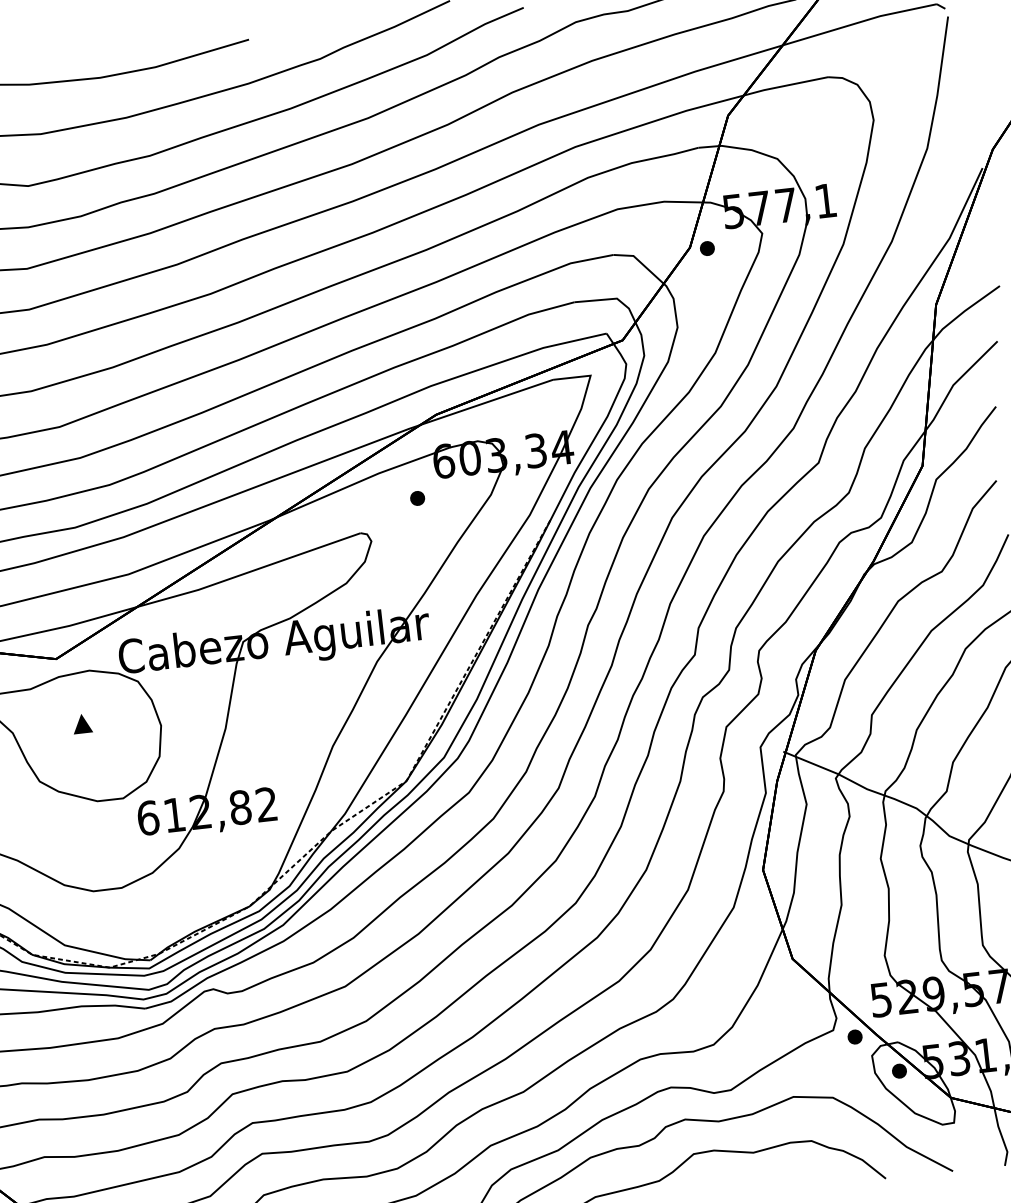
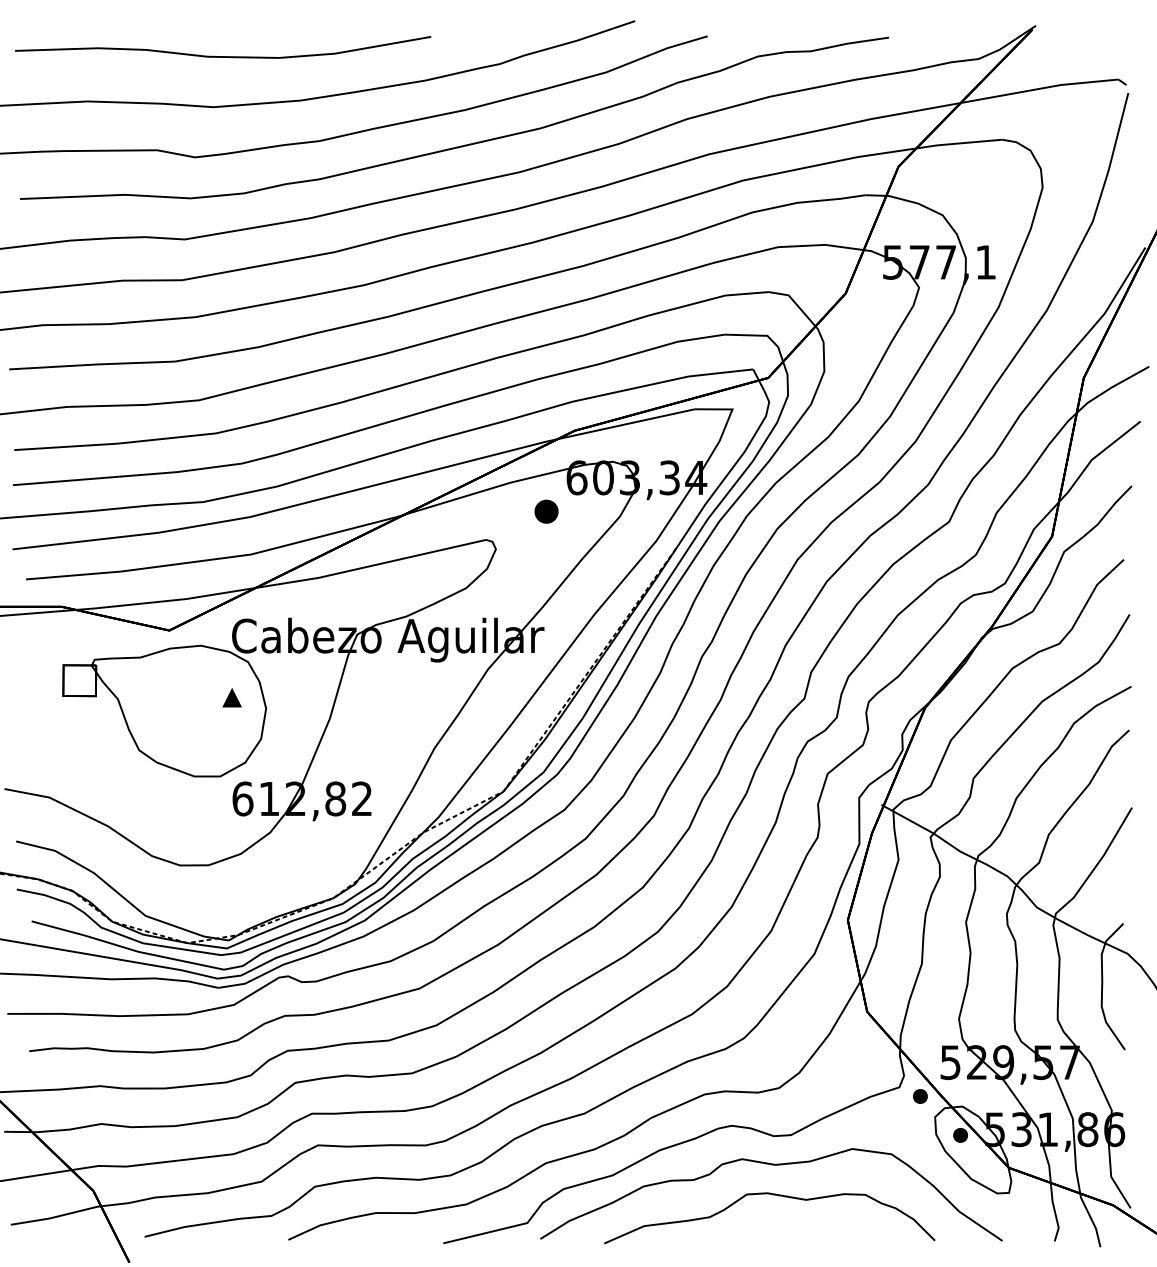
part: (707, 248) -> (862, 296), removed
part: (417, 498) -> (546, 511), size x1.6
part: (81, 723) -> (231, 697), moved

